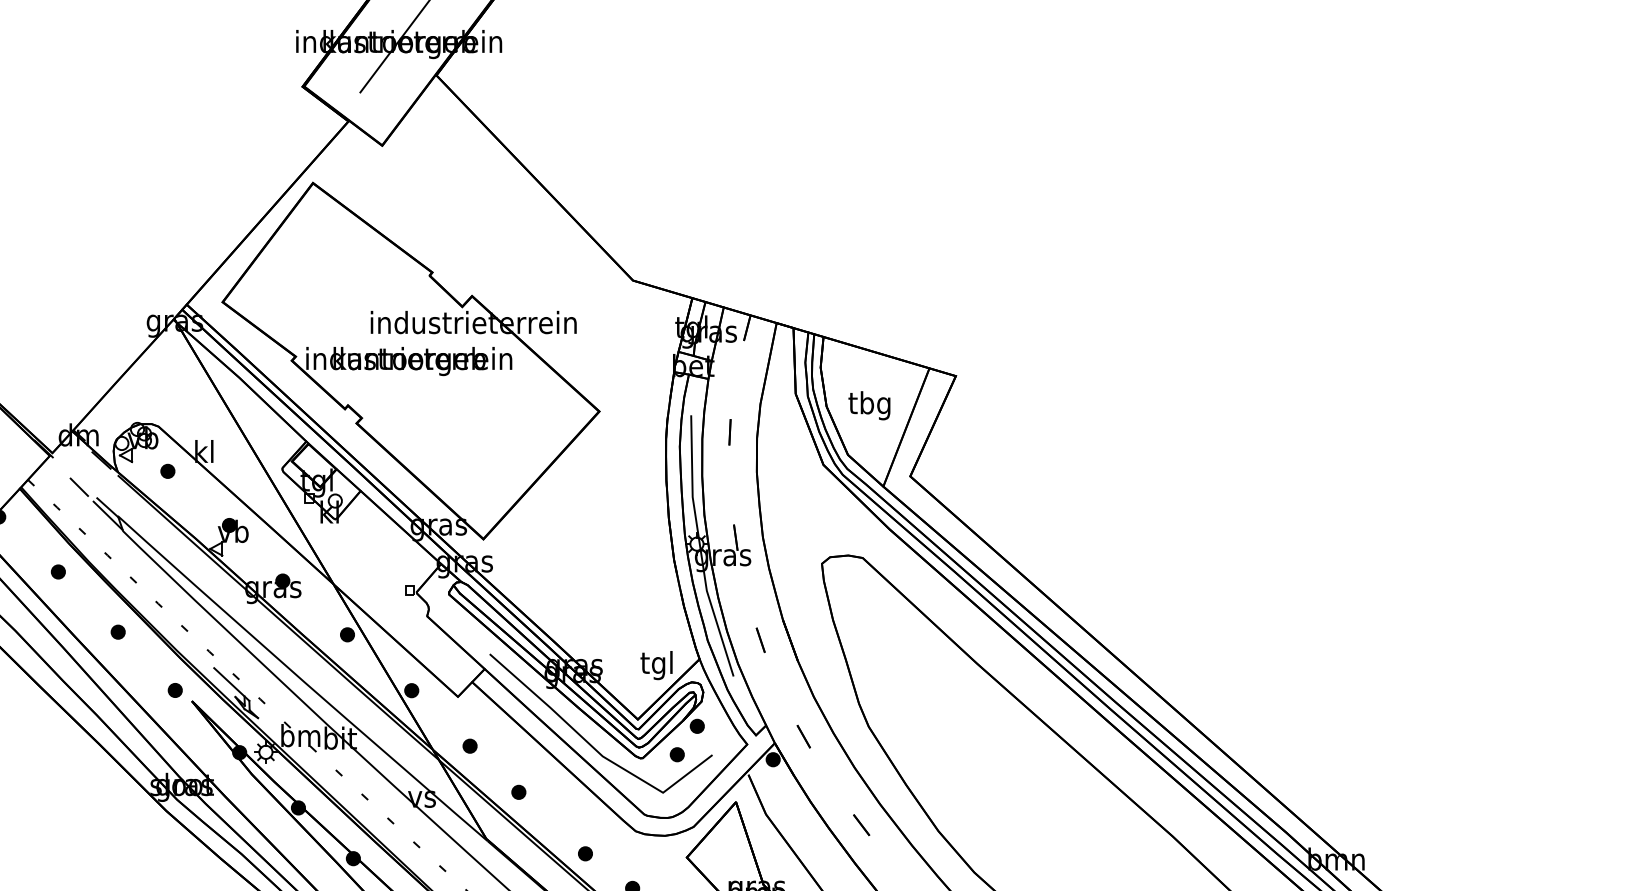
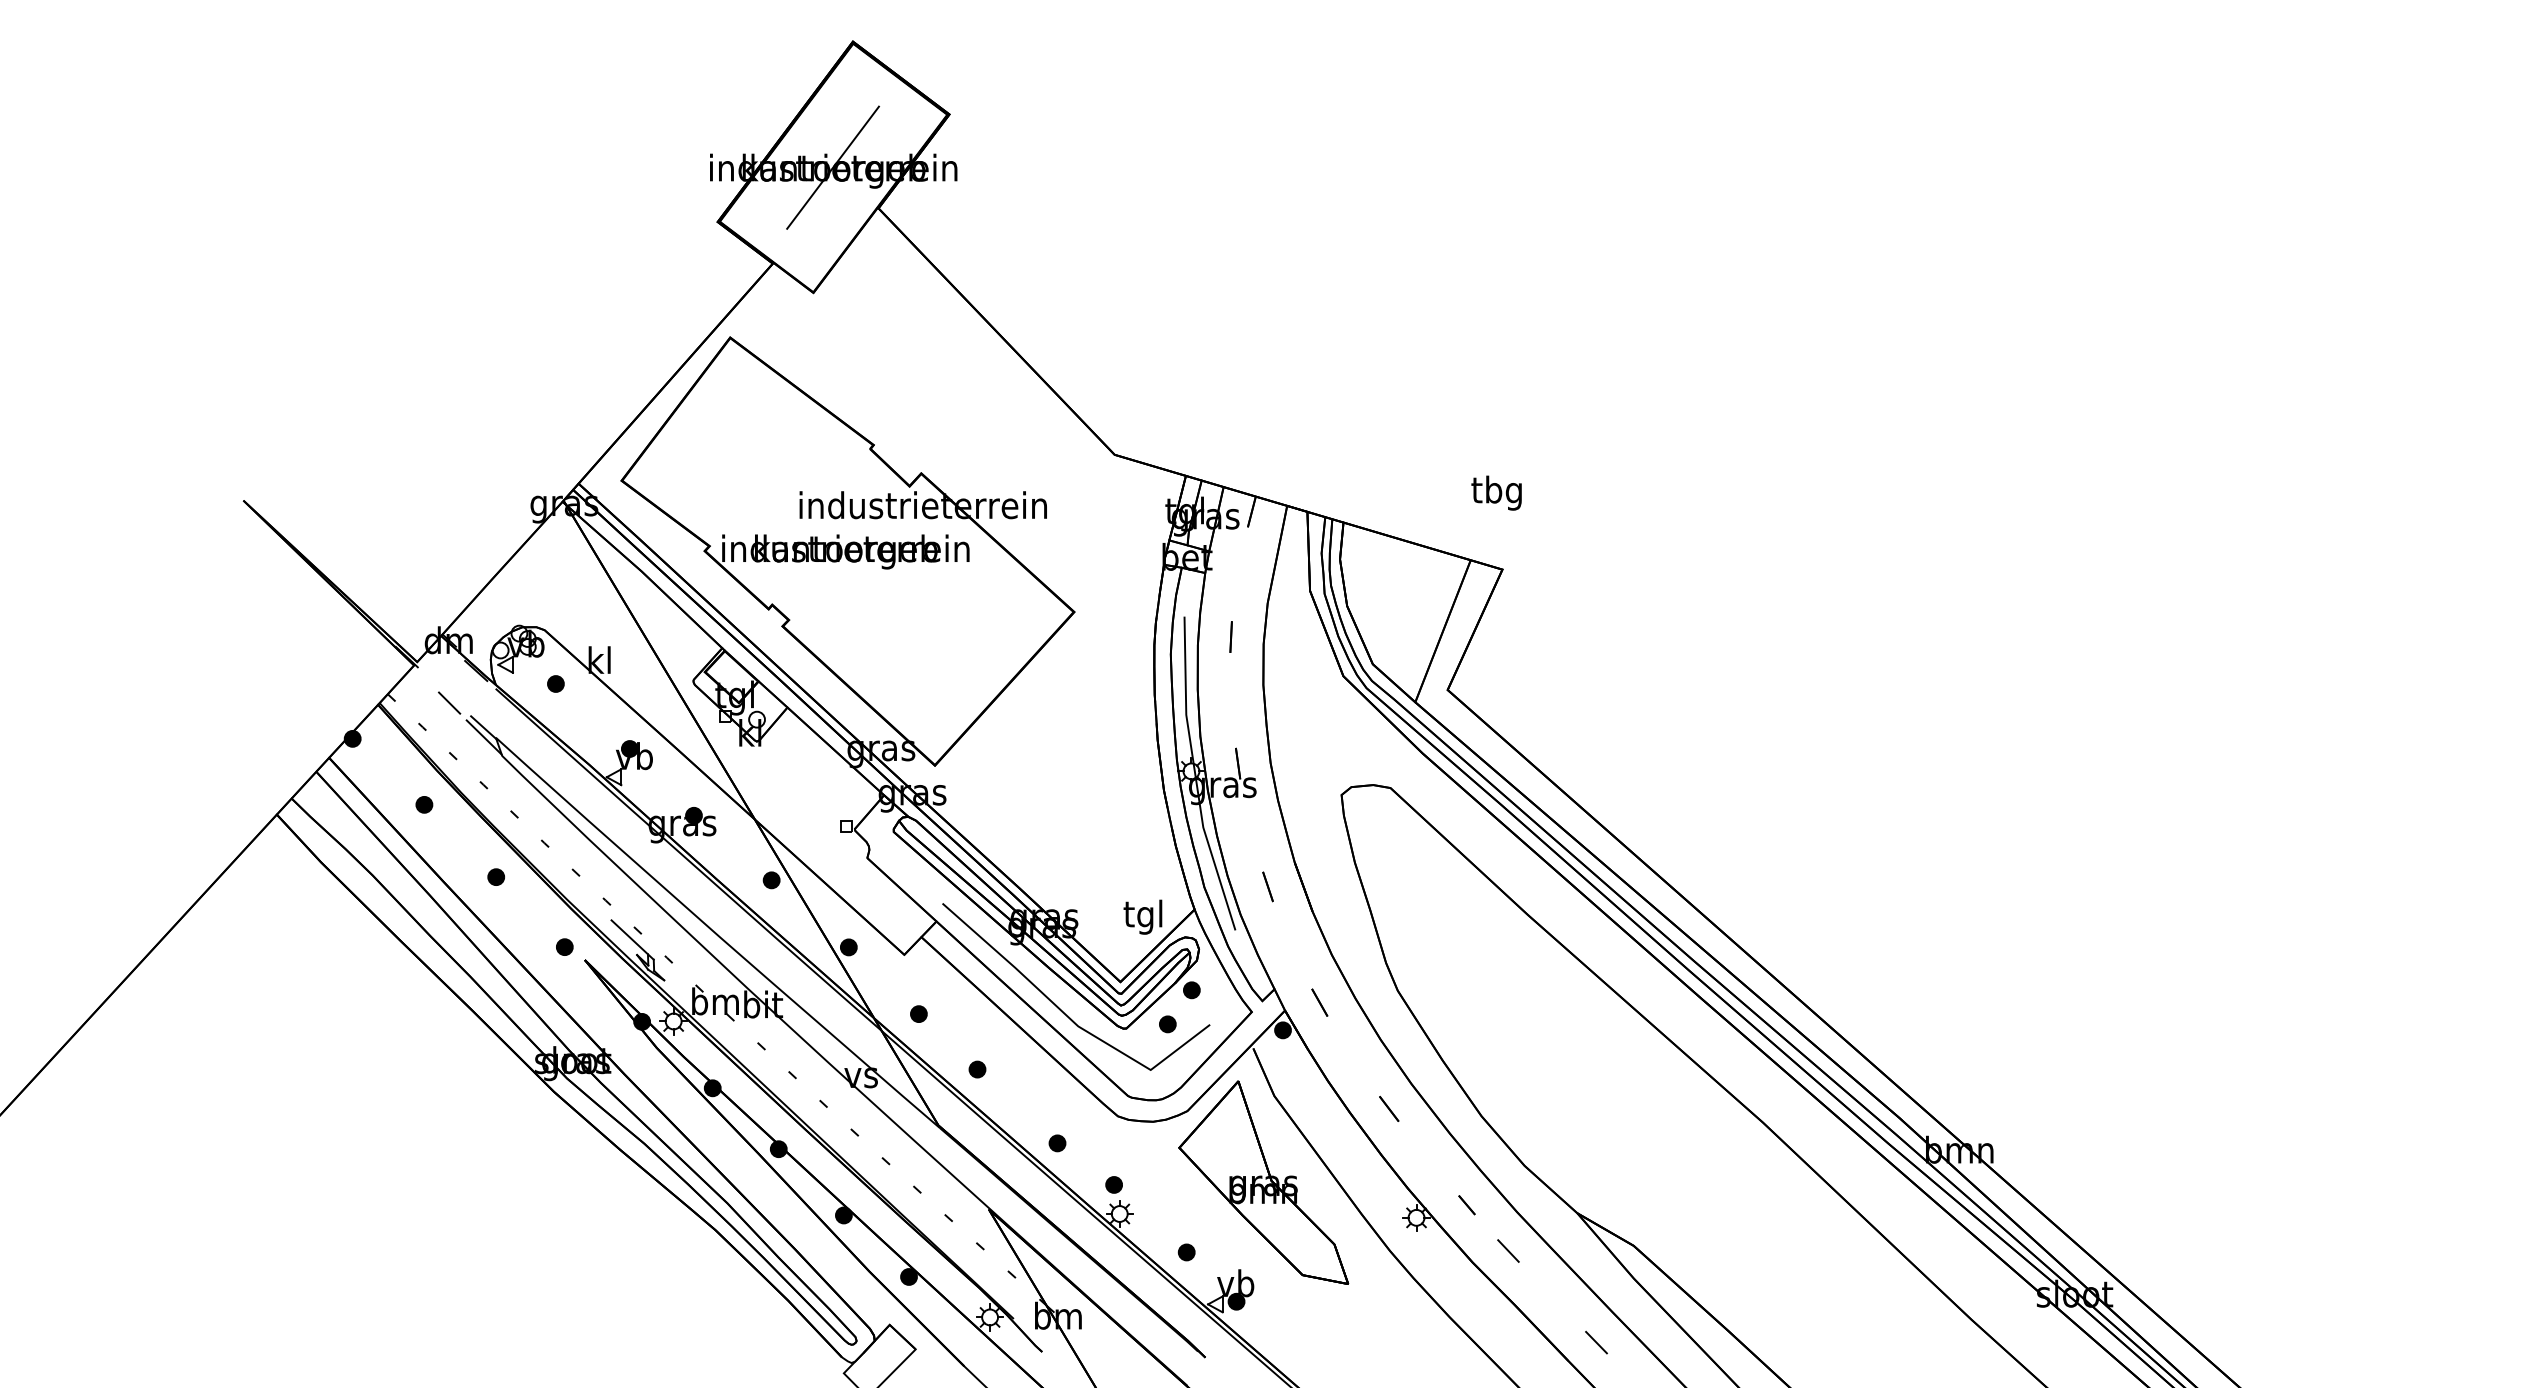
text: (869, 405) -> (1496, 492), moved

